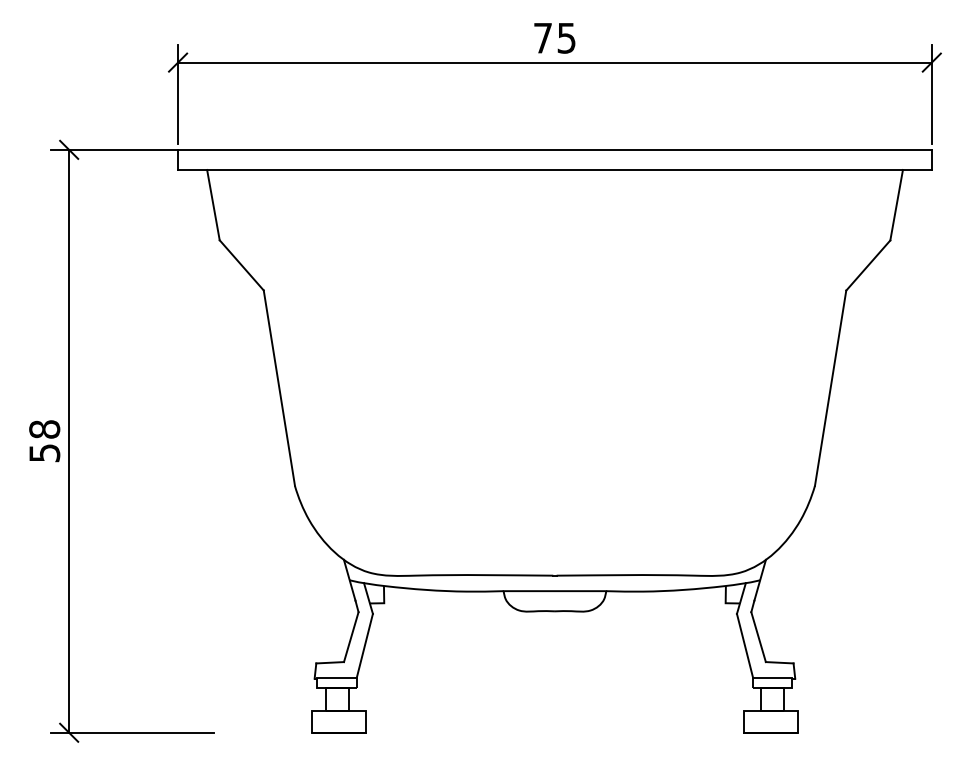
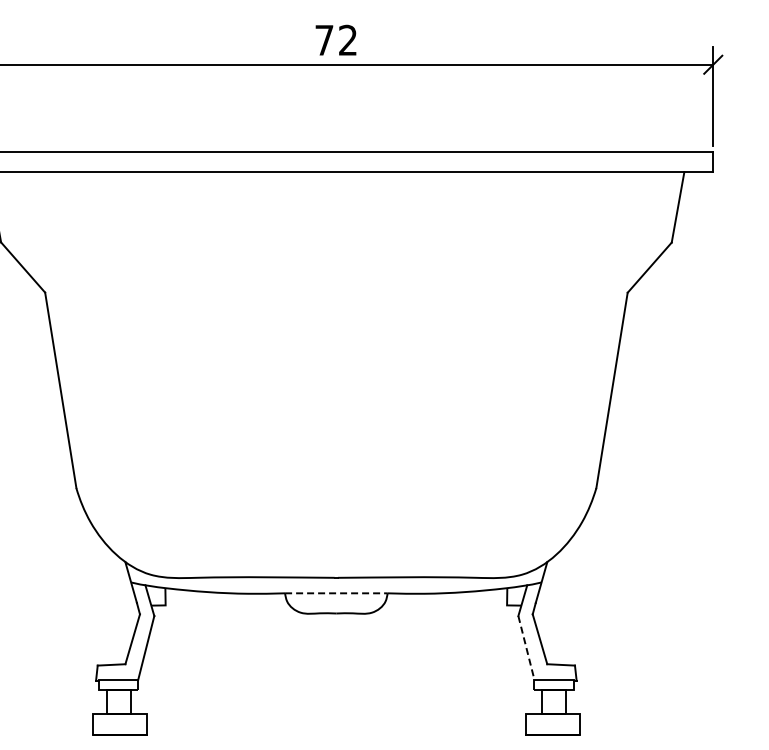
text: (566, 37) -> (347, 39), 75 -> 72
line: (555, 591) -> (336, 593), solid -> dashed
line: (745, 645) -> (526, 647), solid -> dashed

